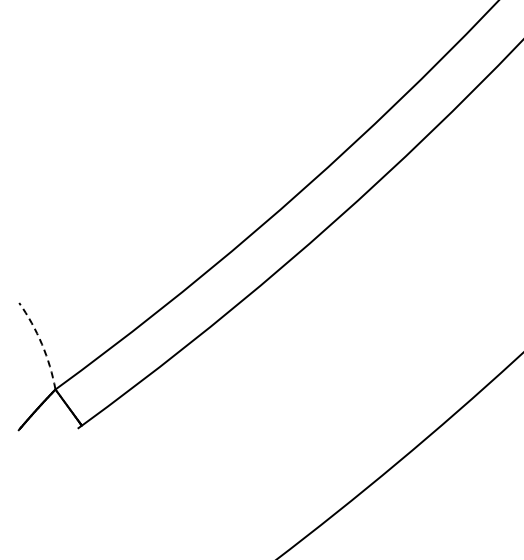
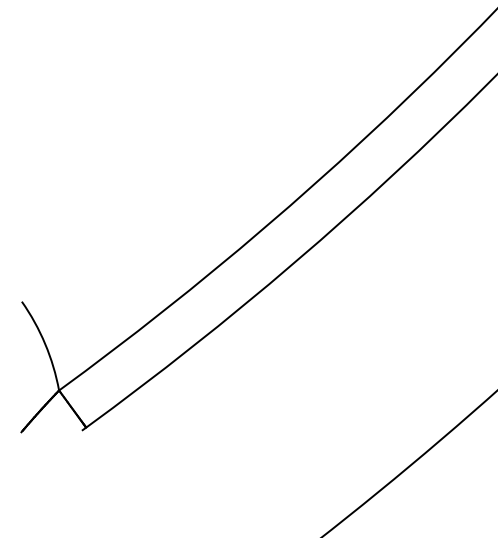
arc: (42, 344) -> (45, 344), dashed -> solid

